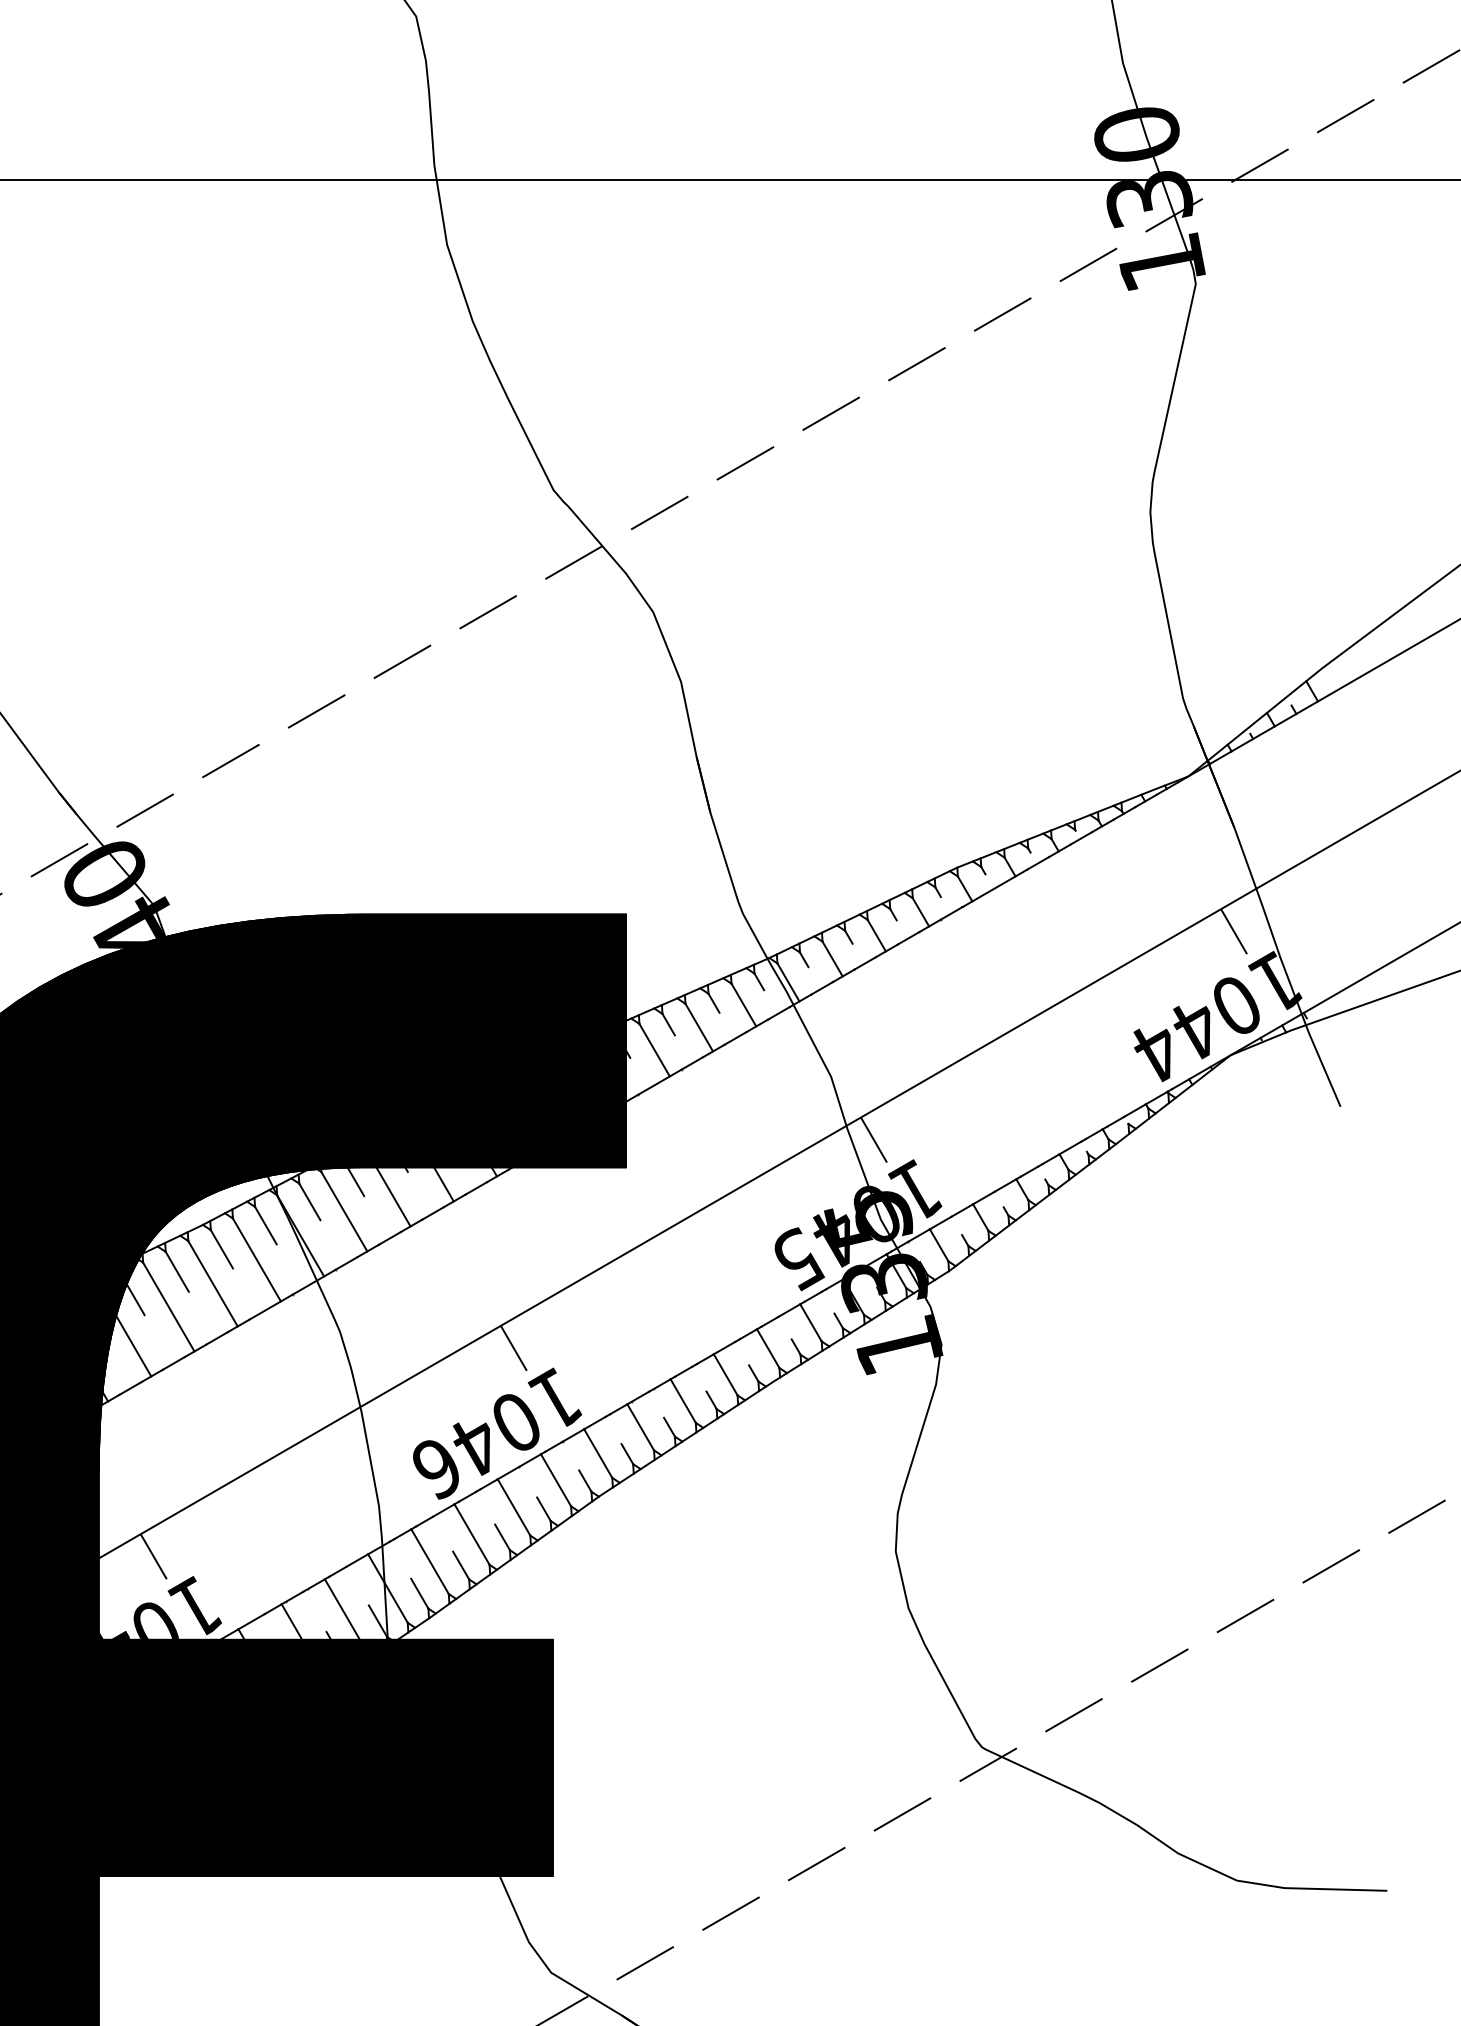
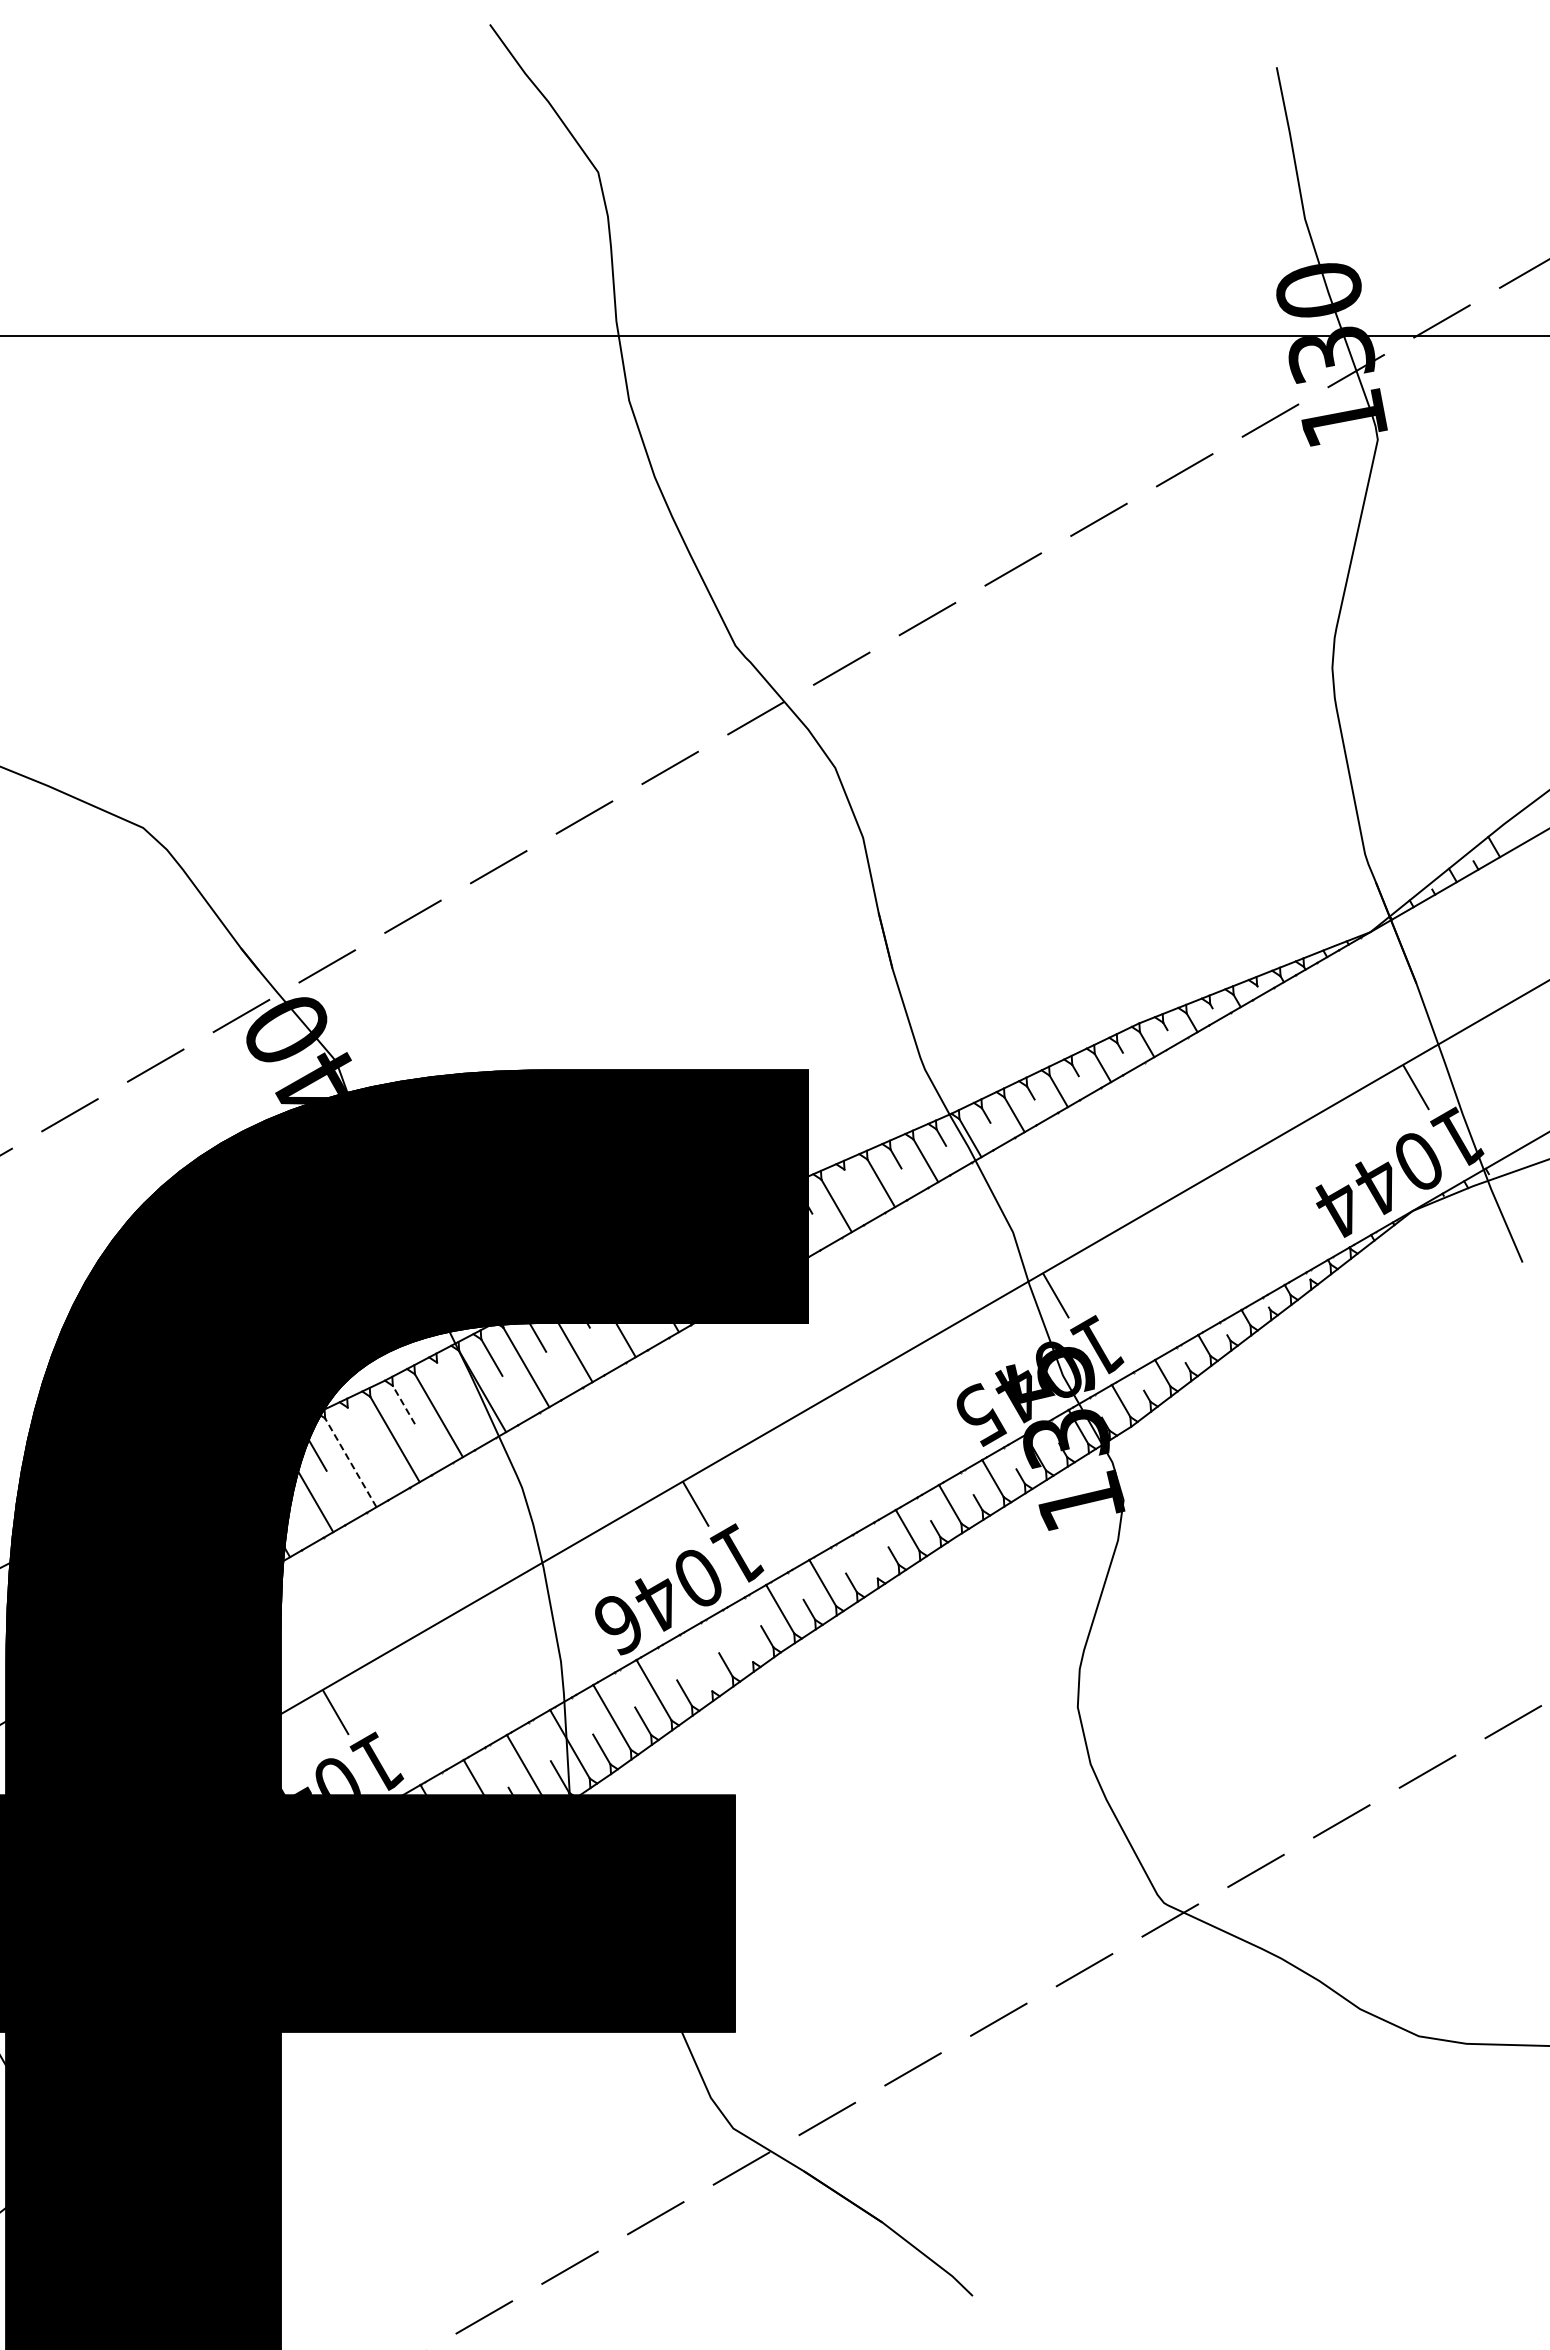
line: (668, 1024) -> (850, 1180), removed
line: (265, 1225) -> (447, 1381), removed
line: (221, 1248) -> (403, 1404), solid -> dashed
line: (176, 1271) -> (358, 1427), removed
line: (168, 1306) -> (350, 1462), solid -> dashed
line: (682, 1400) -> (864, 1556), removed
line: (555, 1480) -> (737, 1636), removed
line: (513, 1507) -> (695, 1663), removed

